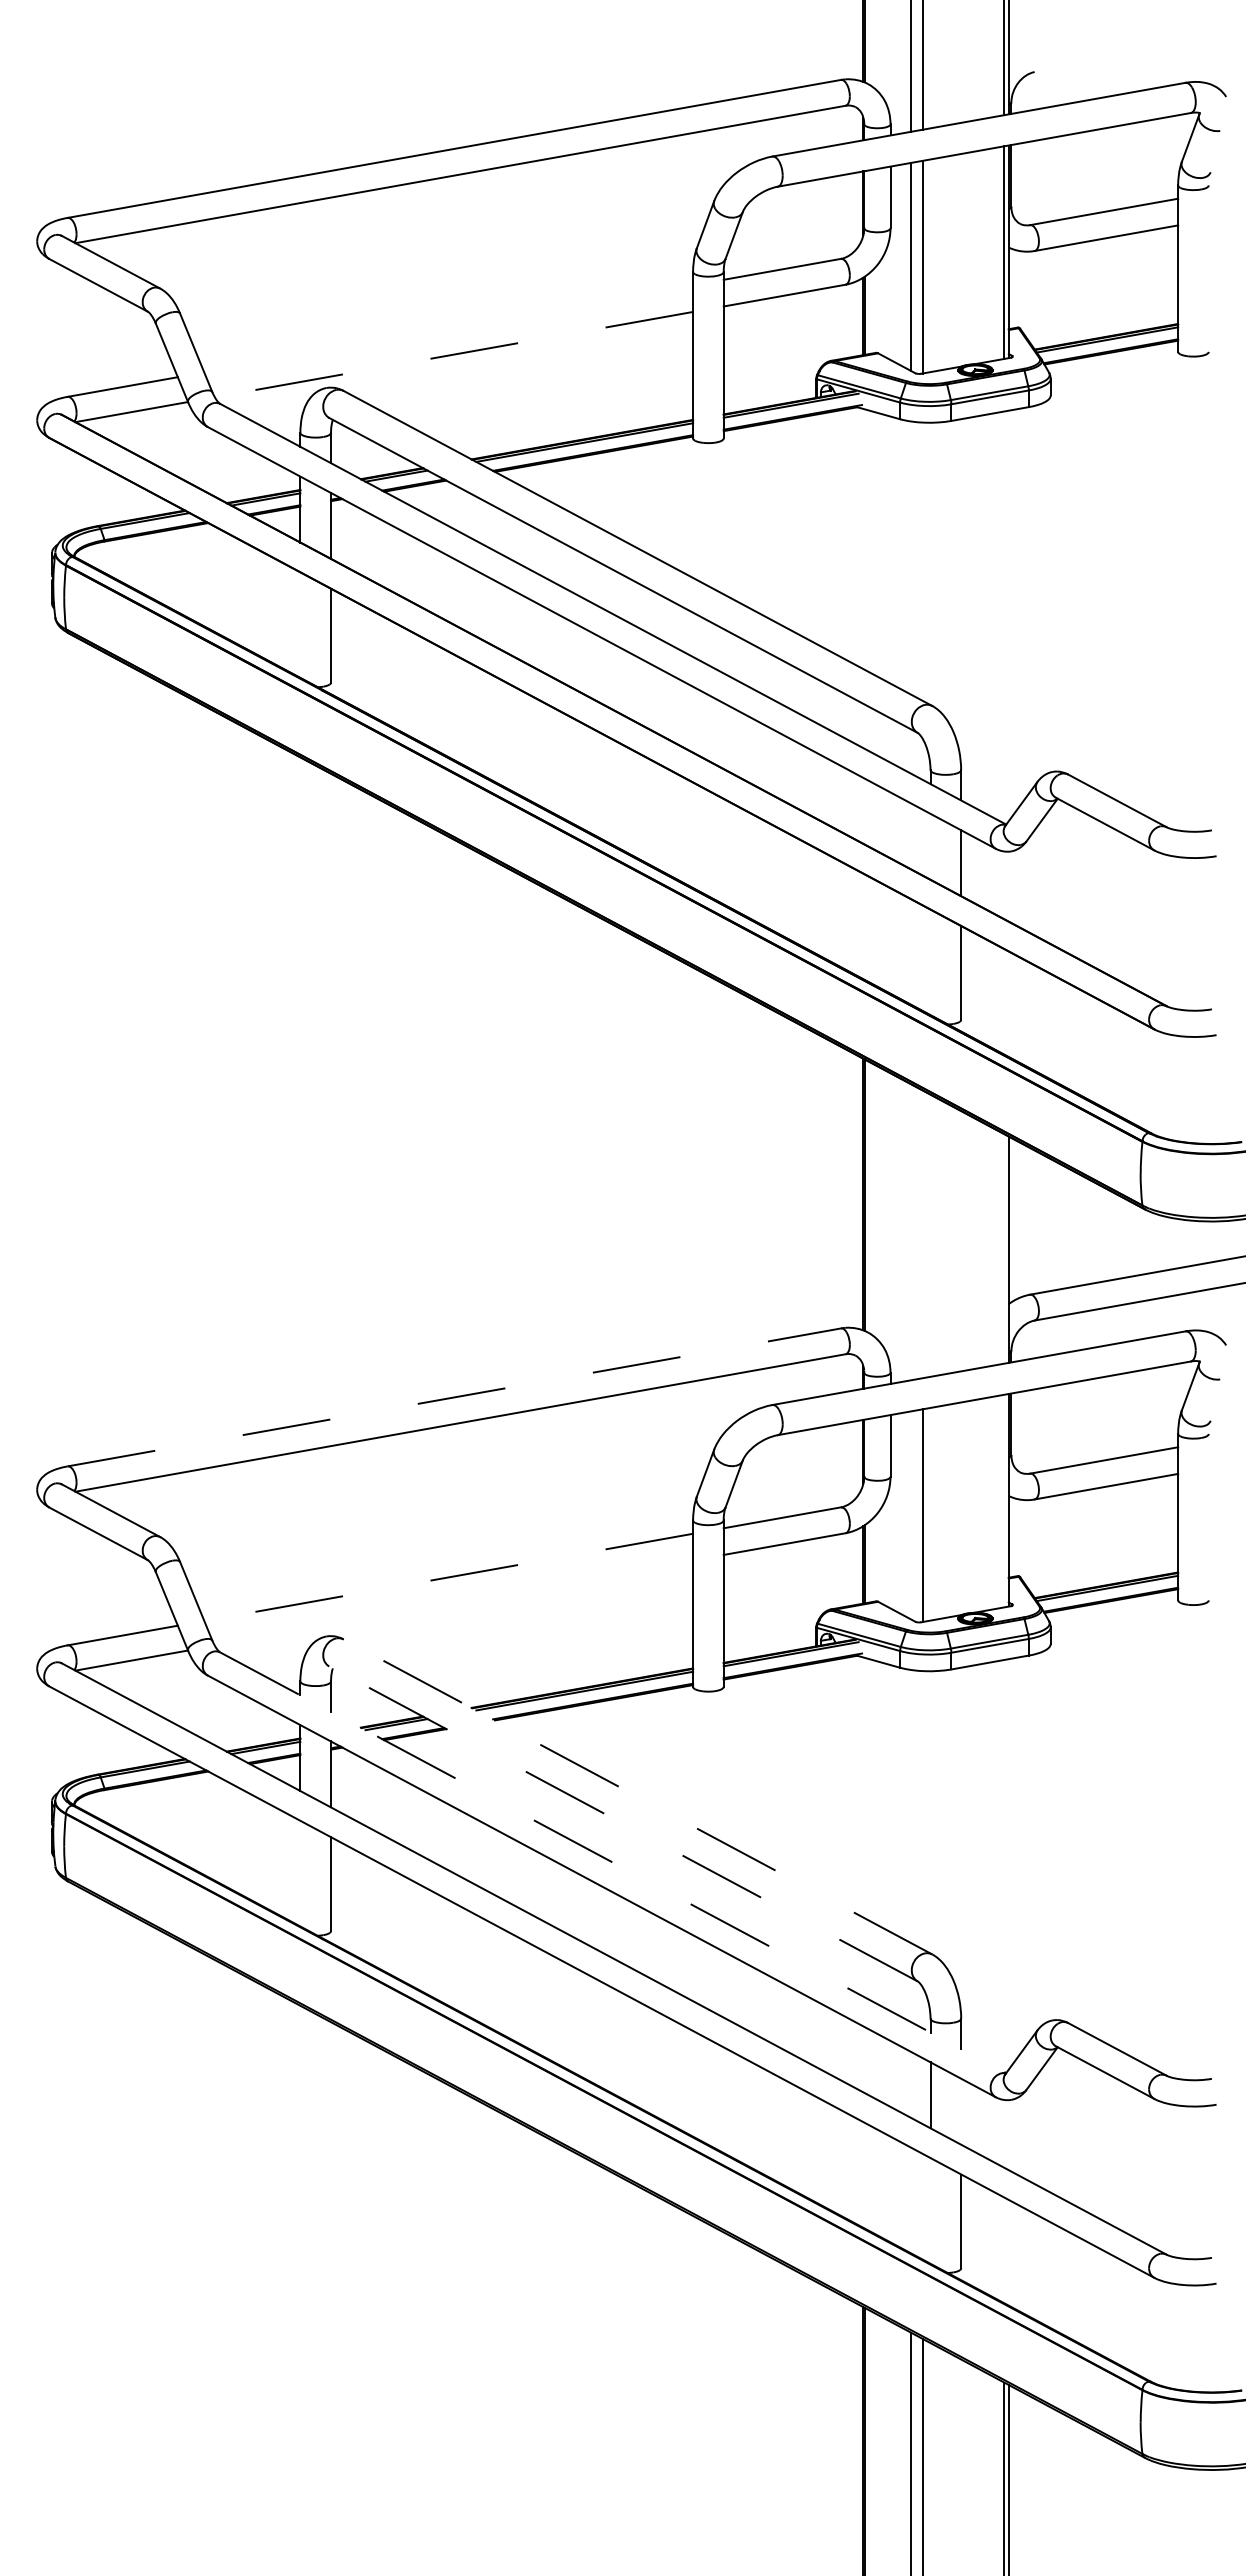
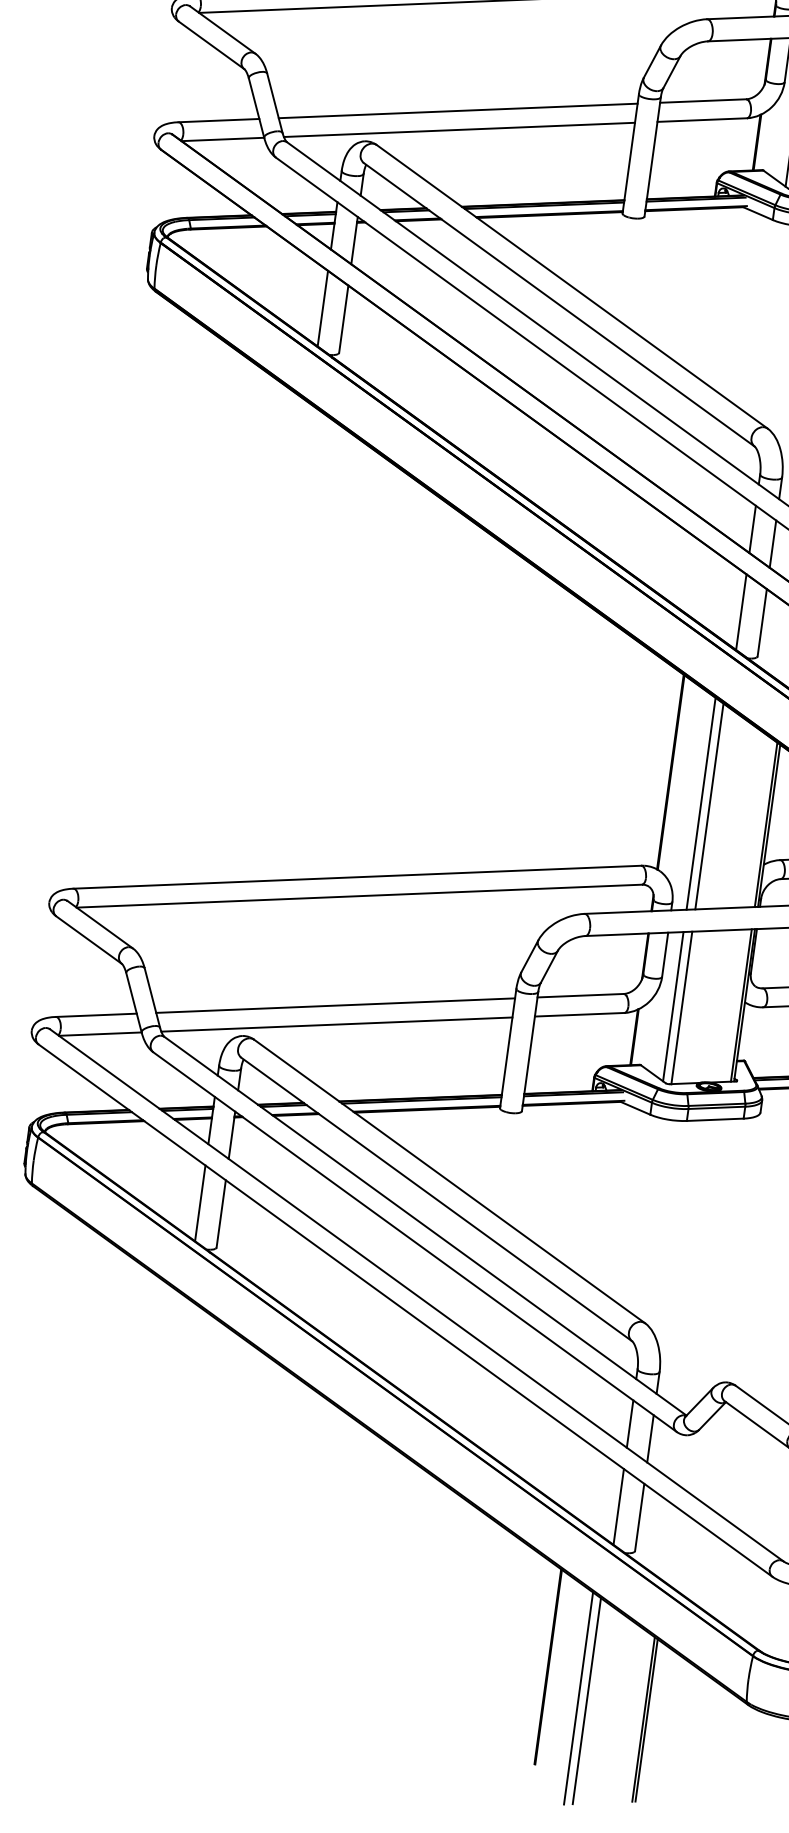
line: (448, 328) -> (458, 110), added
line: (453, 354) -> (459, 129), dashed -> solid
line: (300, 624) -> (322, 308), added
line: (930, 846) -> (752, 529), added
line: (930, 962) -> (741, 612), added
line: (911, 1232) -> (701, 803), added
line: (923, 1234) -> (709, 806), added
line: (1004, 1248) -> (766, 824), added
line: (454, 1397) -> (357, 877), dashed -> solid
line: (1004, 1500) -> (741, 1005), added
line: (911, 1515) -> (673, 1006), added
line: (448, 1577) -> (335, 1005), dashed -> solid
line: (453, 1602) -> (336, 1024), added
line: (638, 1796) -> (450, 1181), dashed -> solid
line: (623, 1823) -> (436, 1199), dashed -> solid
line: (613, 1862) -> (425, 1226), dashed -> solid
line: (300, 1873) -> (200, 1203), added
line: (961, 2111) -> (650, 1438), added
line: (930, 2210) -> (618, 1506), added

